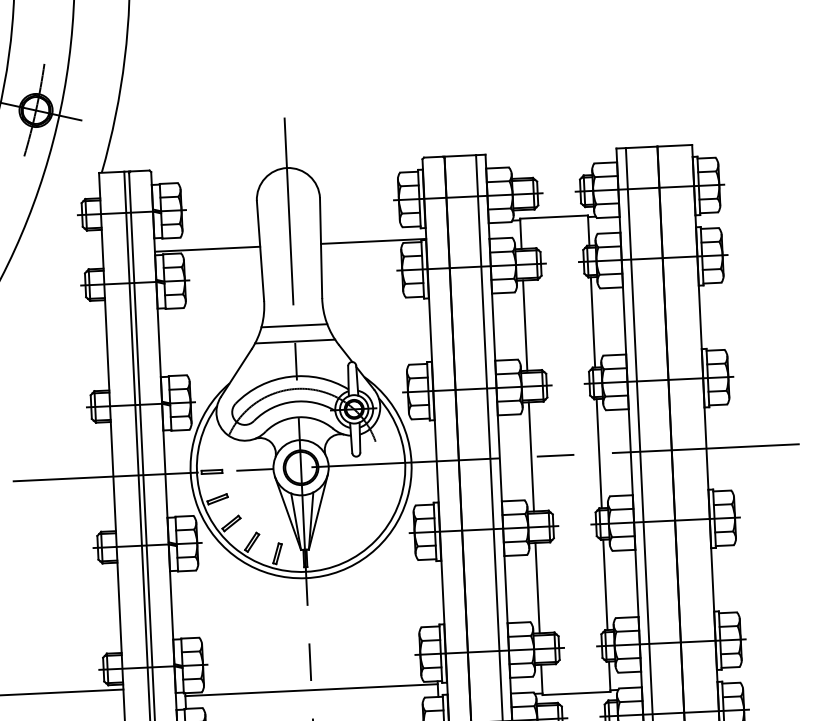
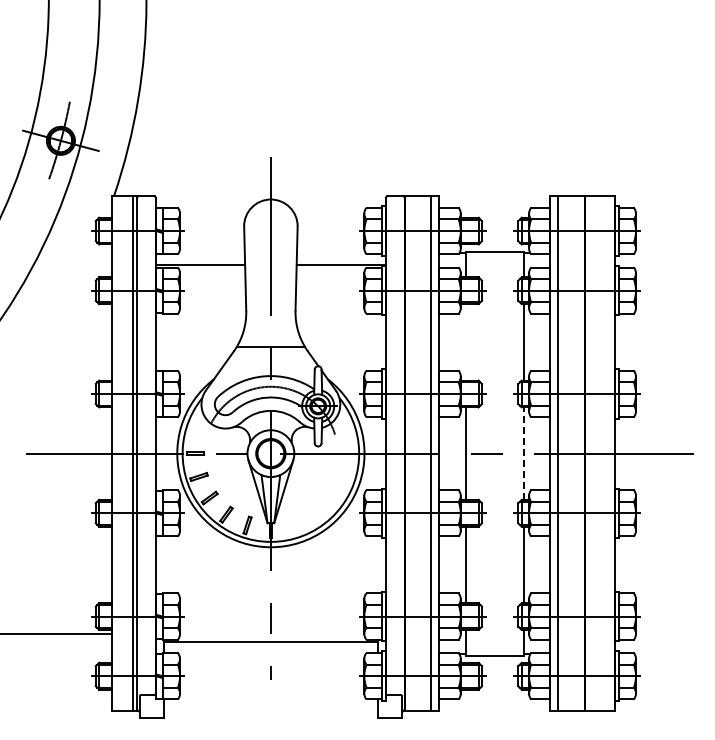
line: (525, 325) -> (466, 342), removed
line: (293, 326) -> (270, 333), removed
line: (598, 453) -> (523, 453), solid -> dashed

